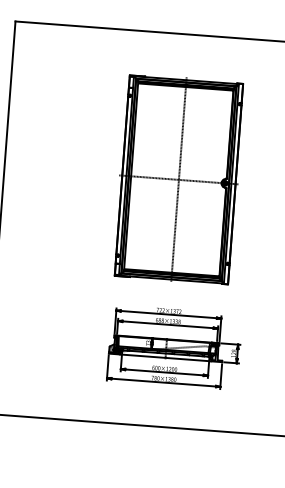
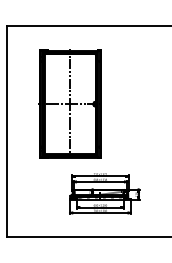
part: (177, 178) -> (69, 103), moved

